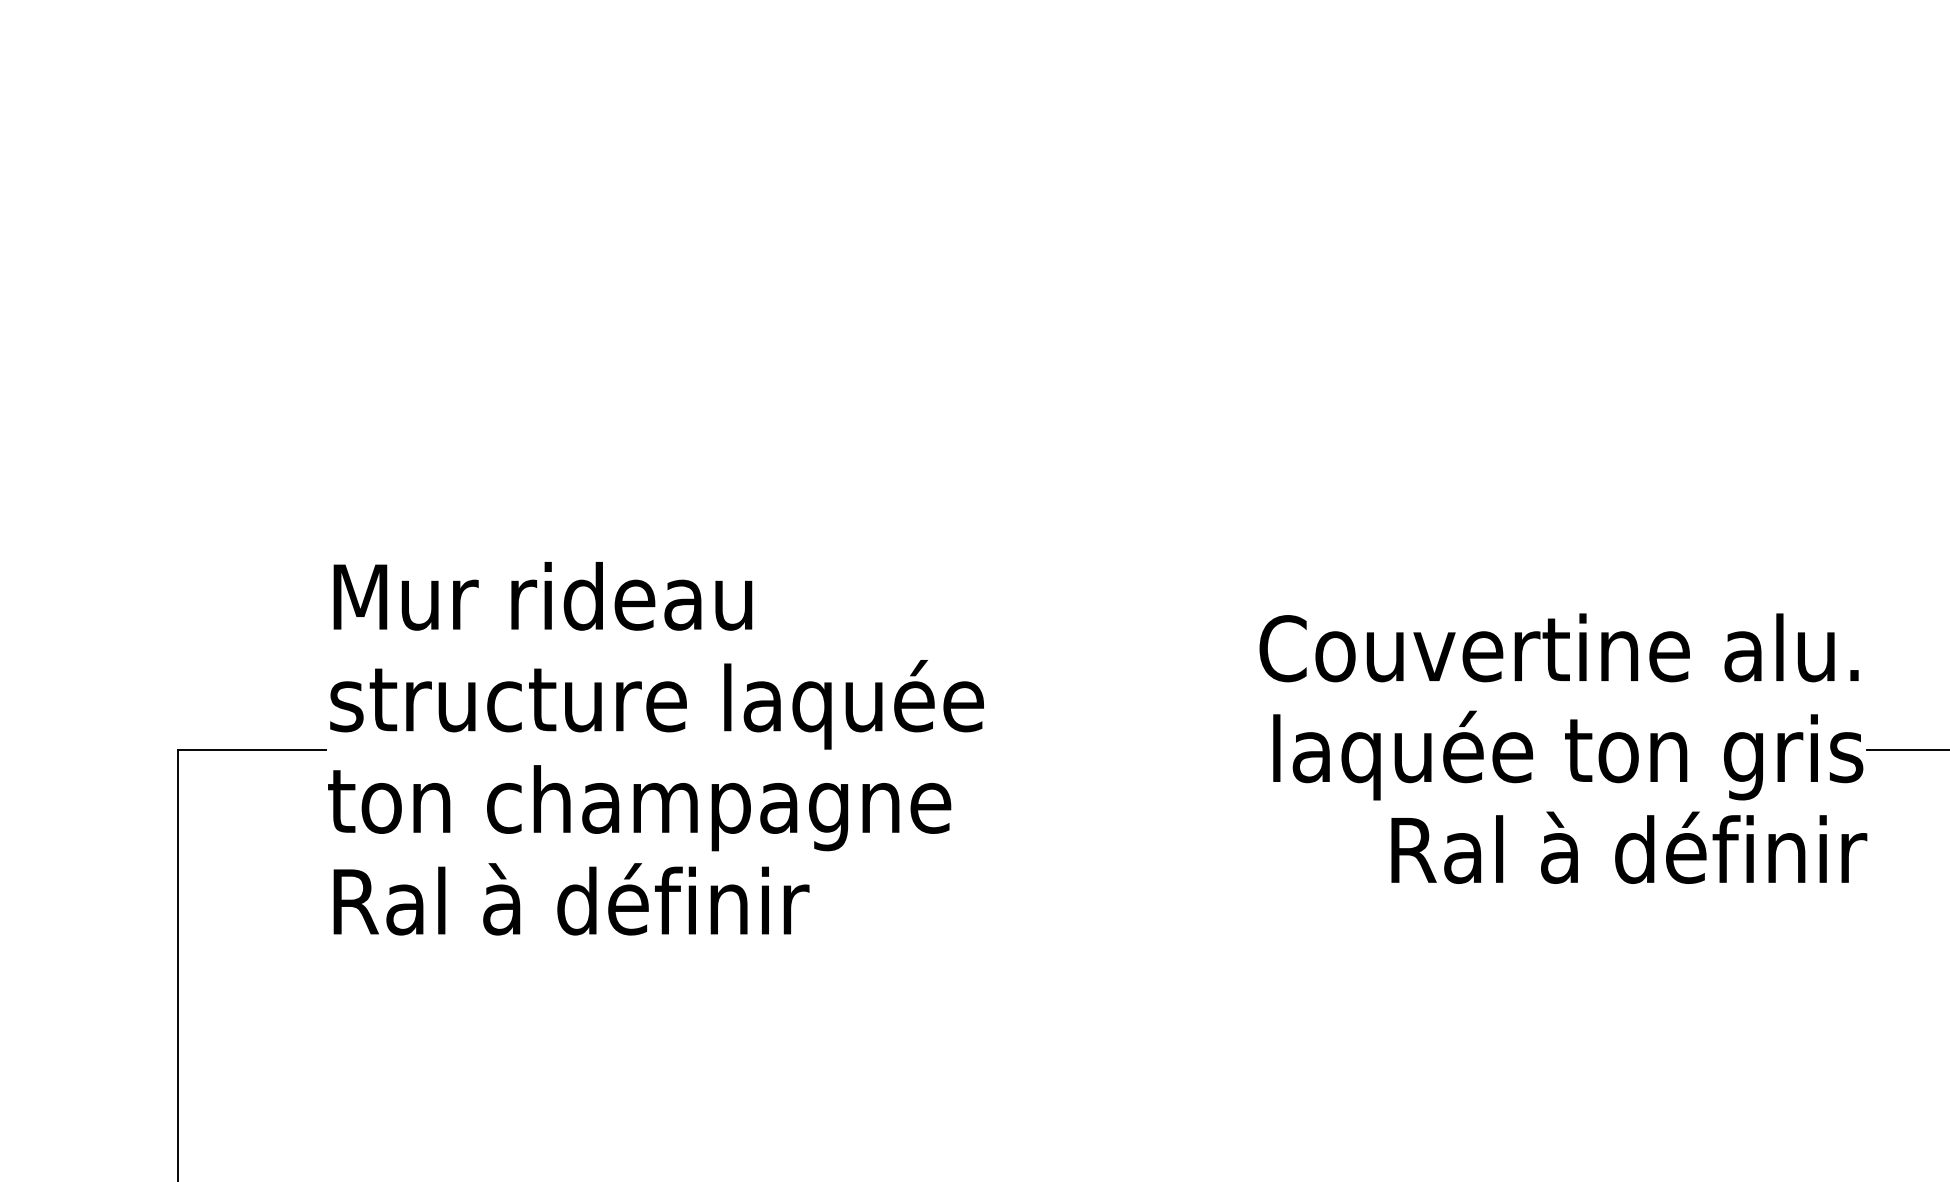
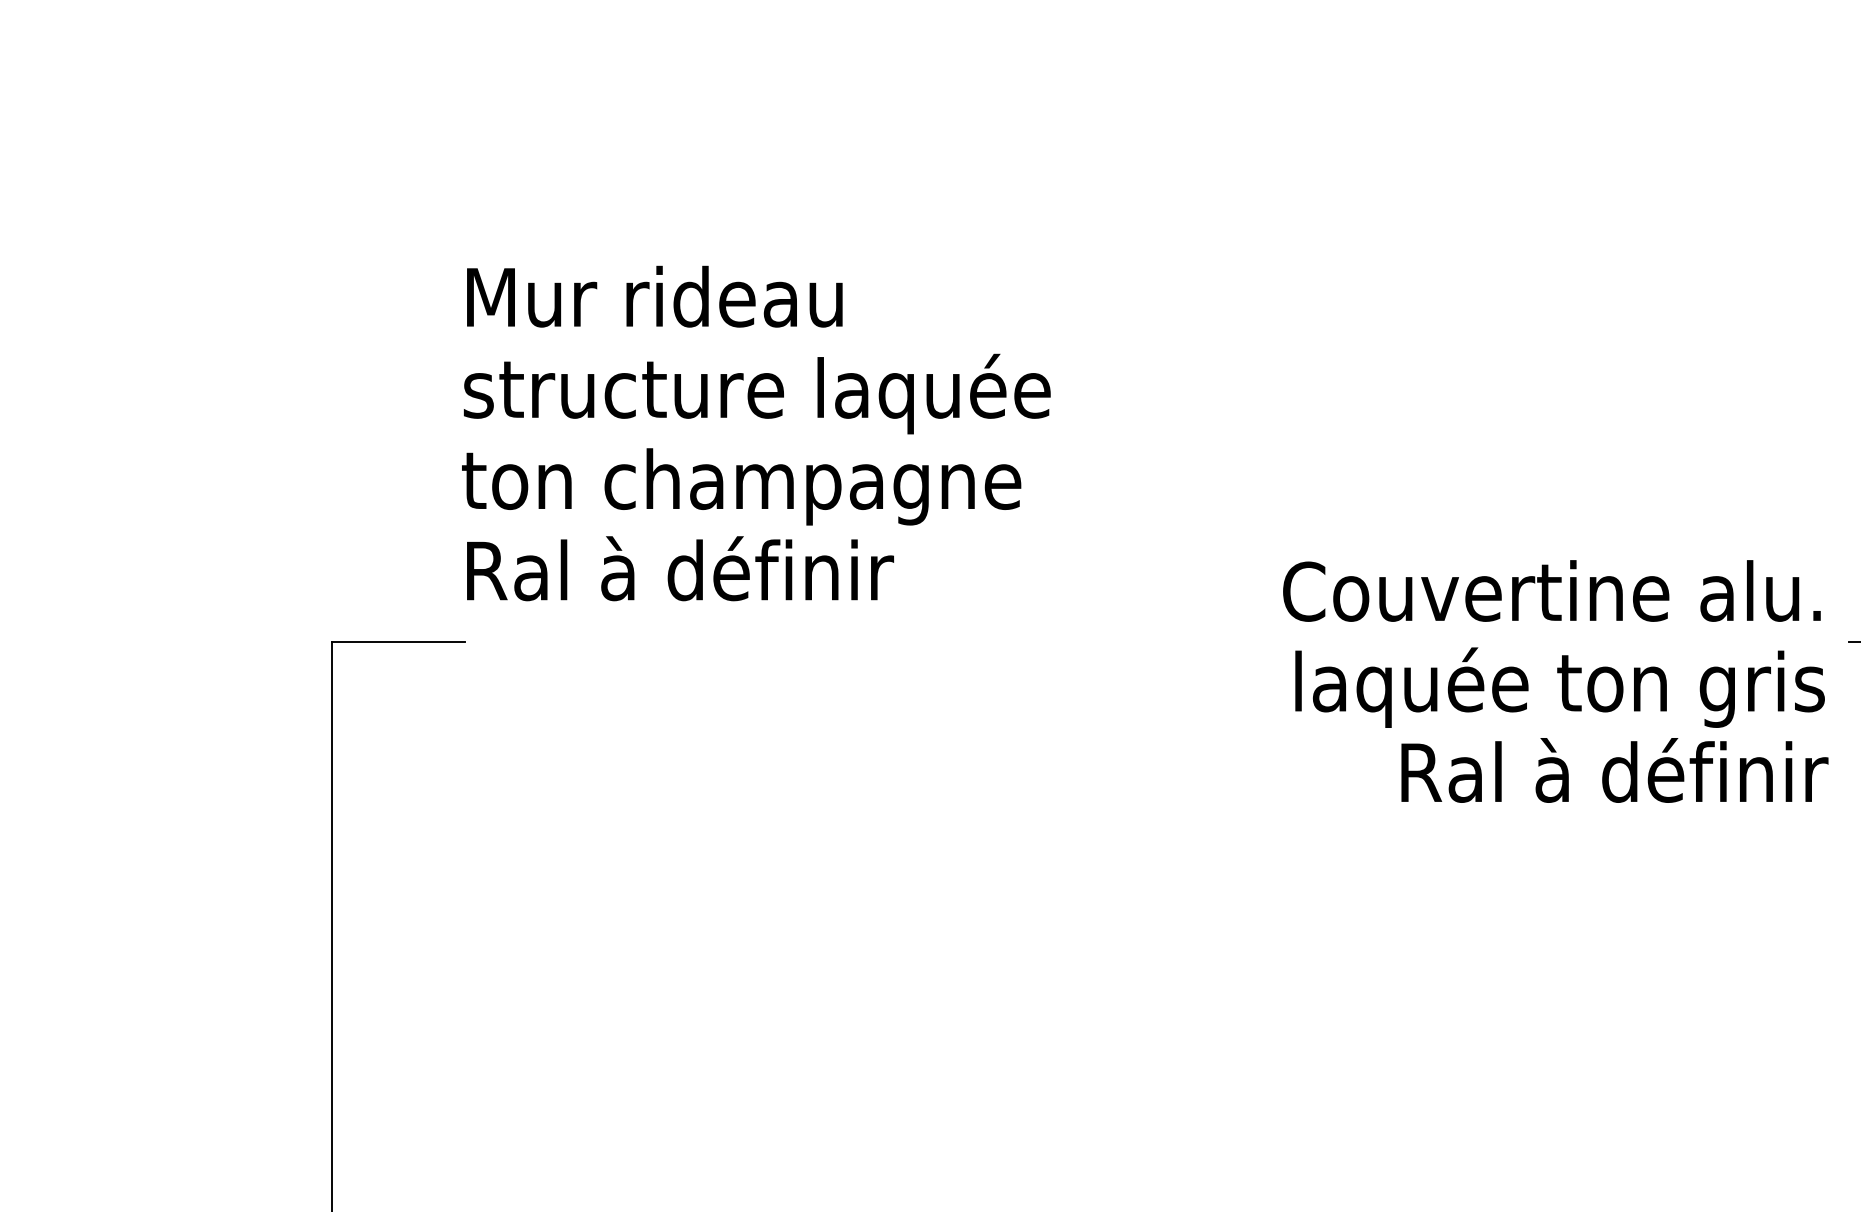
text: (656, 748) -> (756, 433), moved
text: (1563, 748) -> (1555, 681), moved

